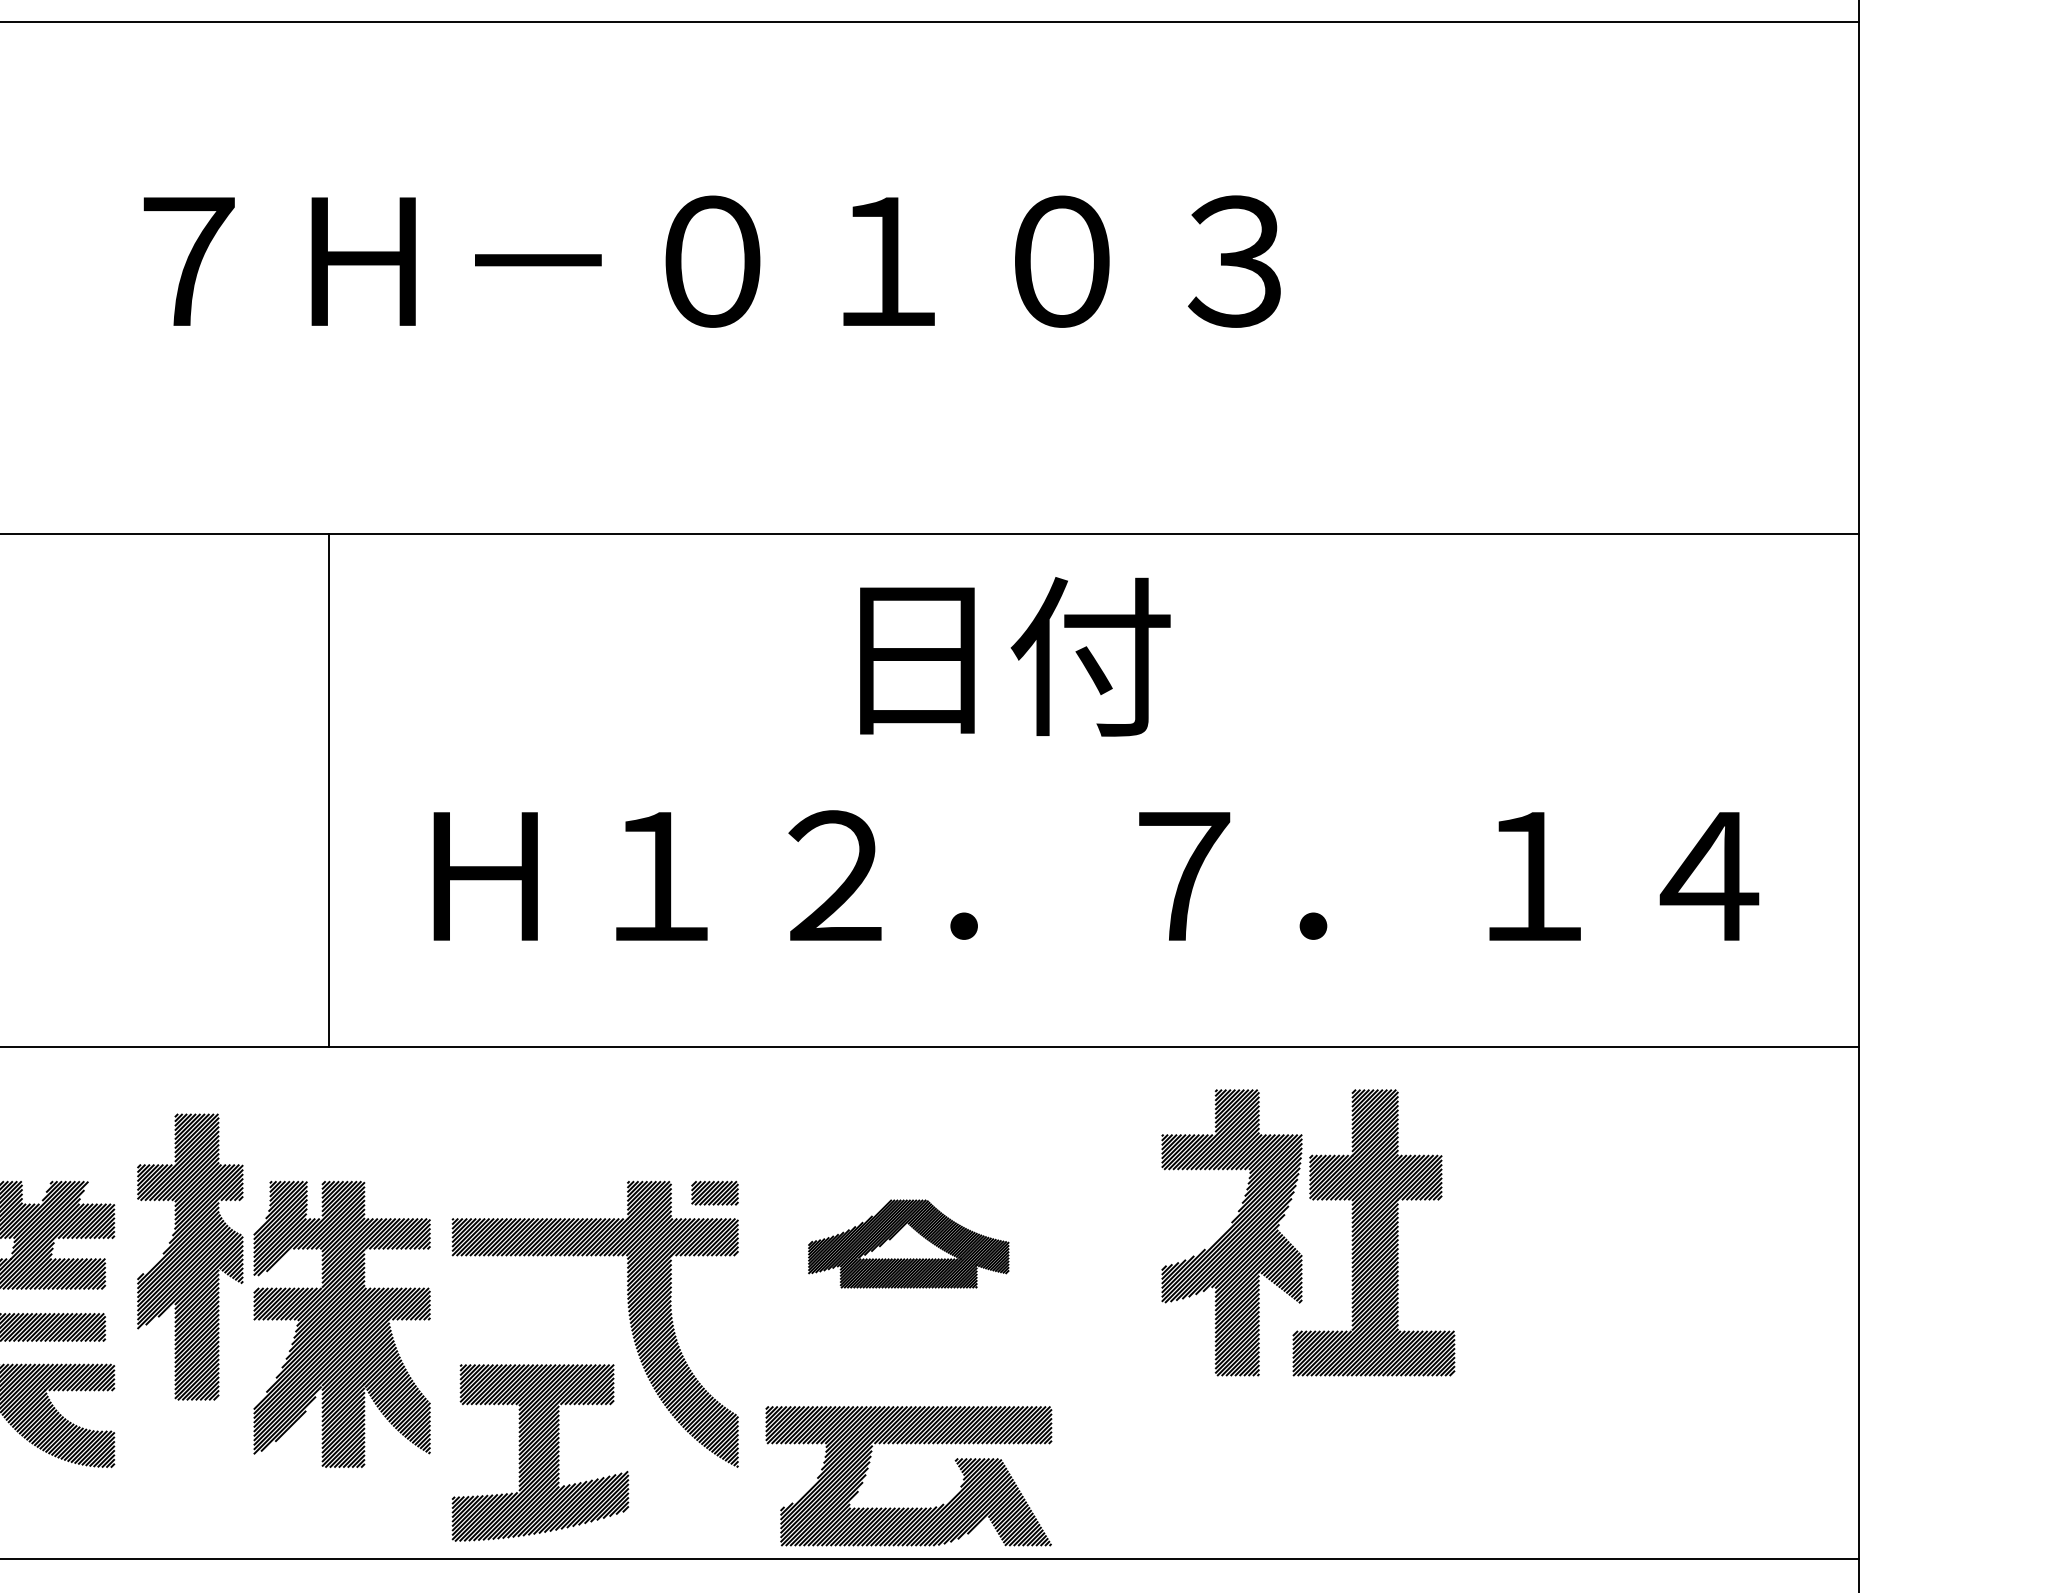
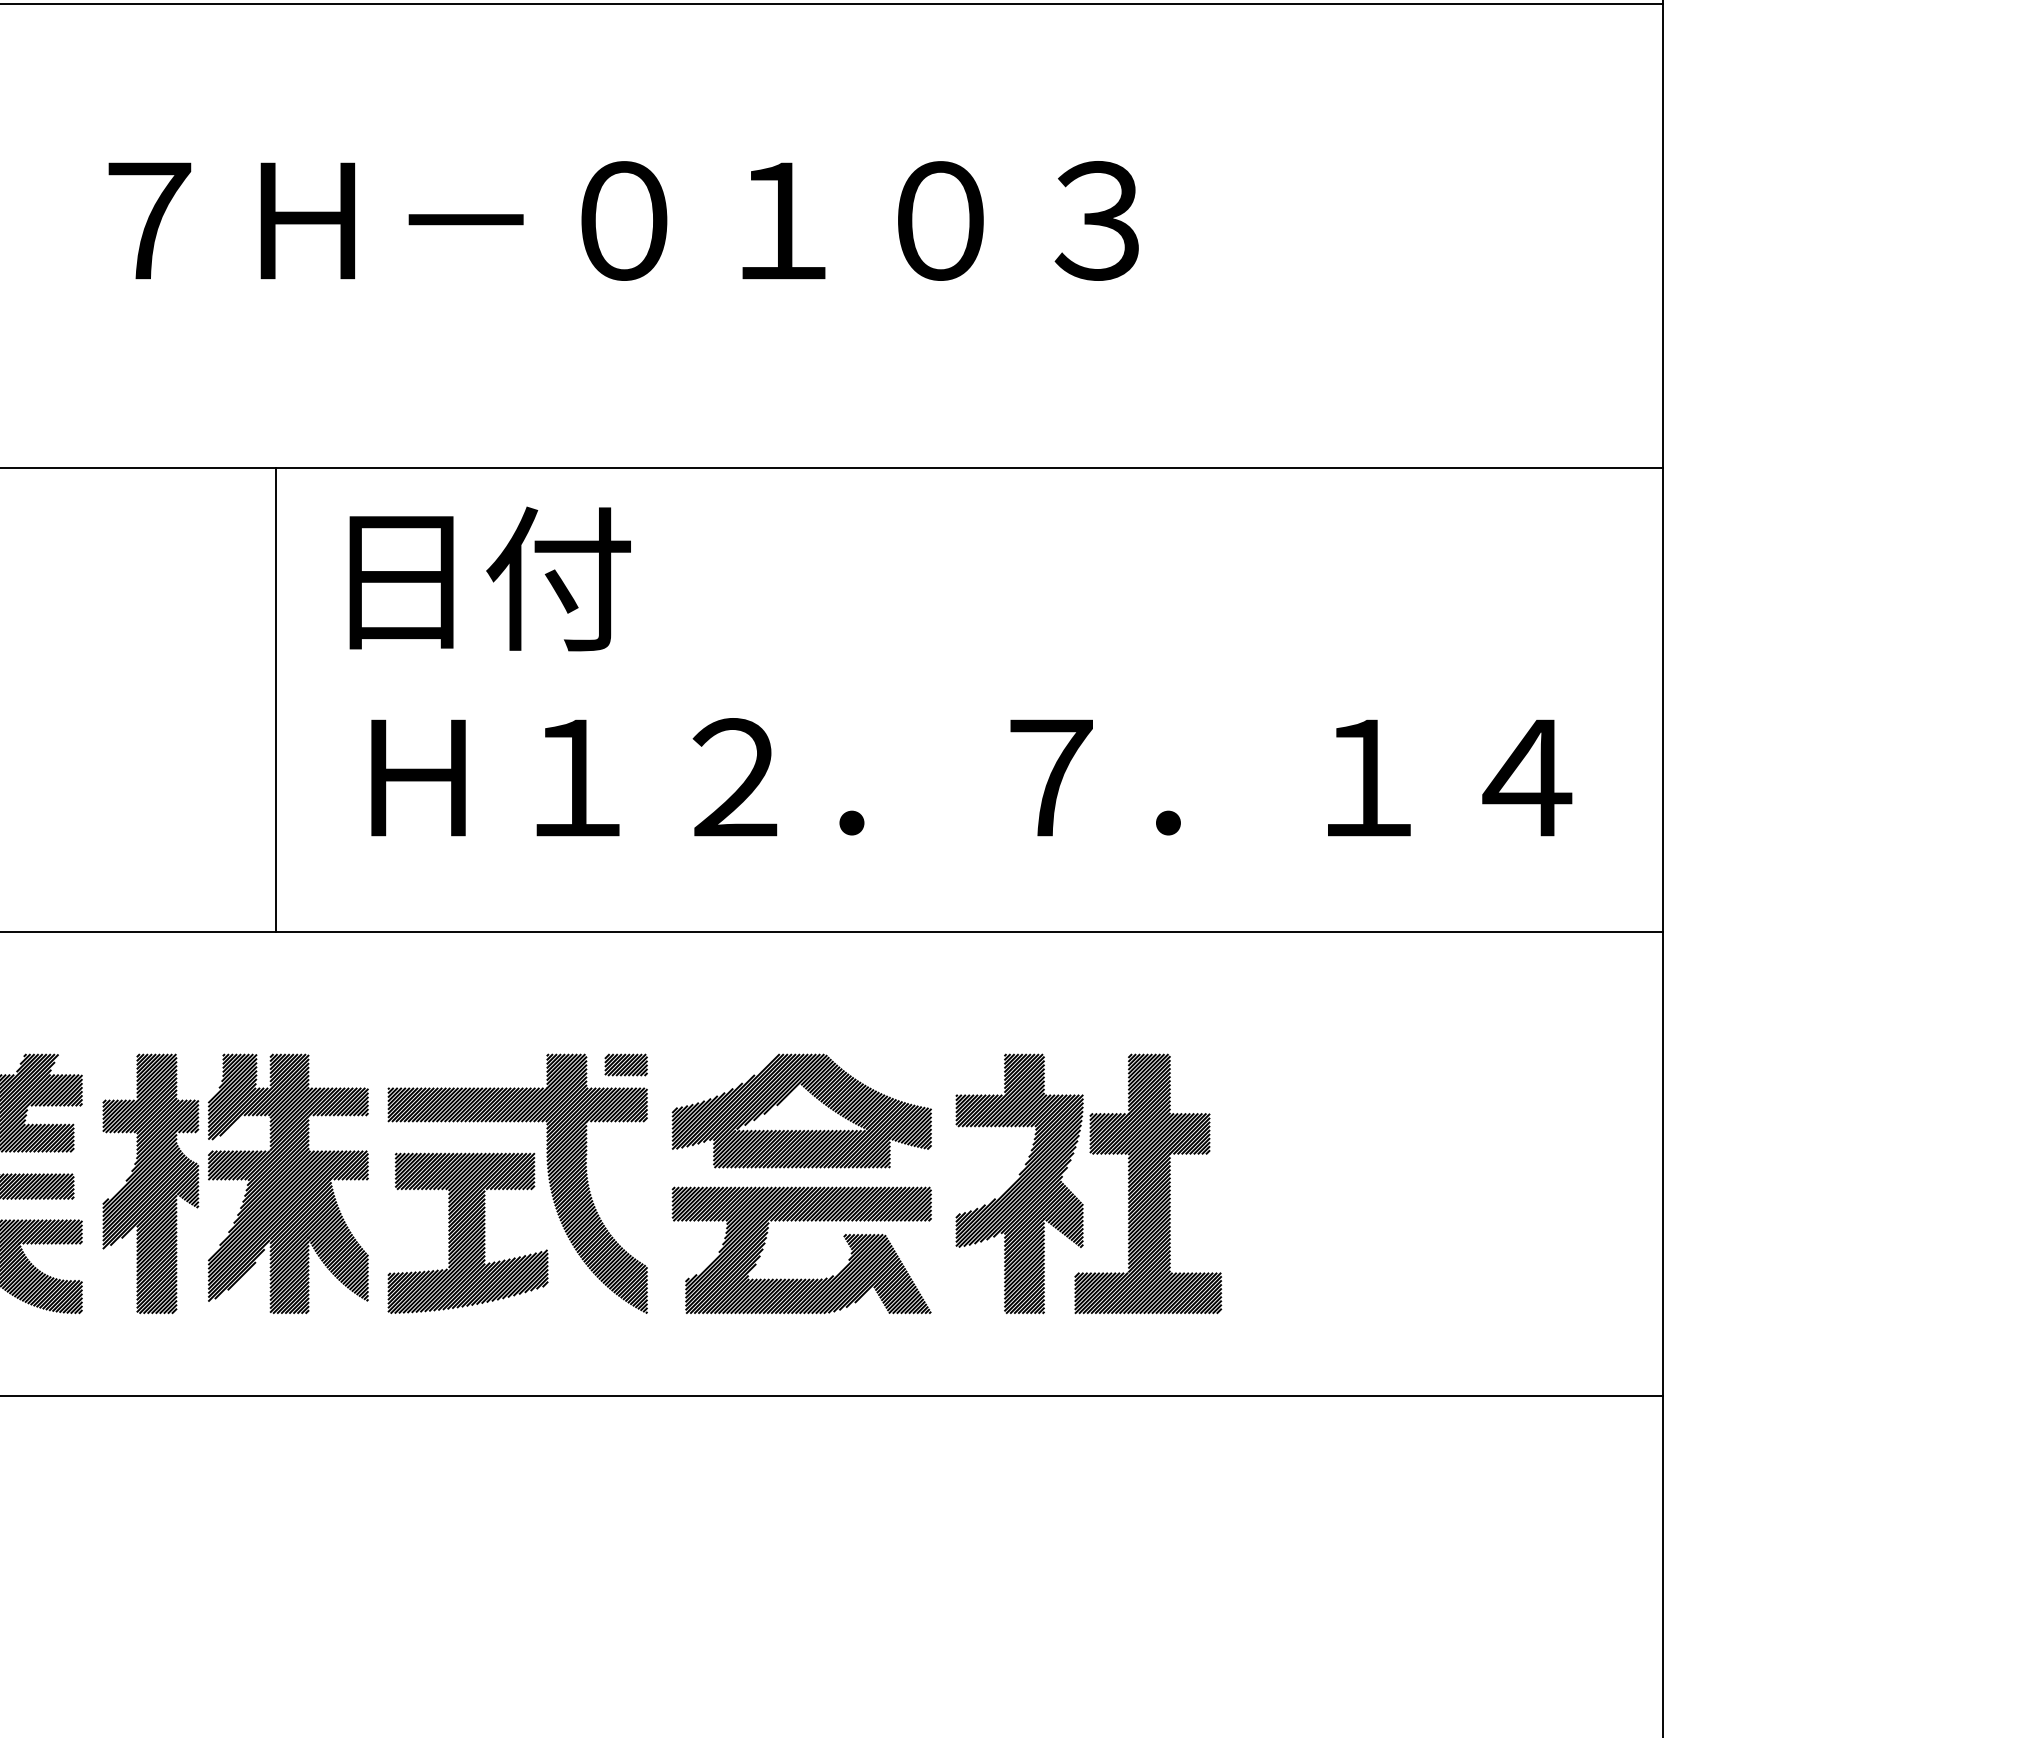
text: (1014, 656) -> (489, 578), moved
part: (908, 1243) -> (801, 1110), size x1.43
part: (1293, 1245) -> (1075, 1195), moved
part: (189, 1256) -> (150, 1183), moved
part: (539, 1452) -> (467, 1232), moved
part: (908, 1507) -> (801, 1278), moved

